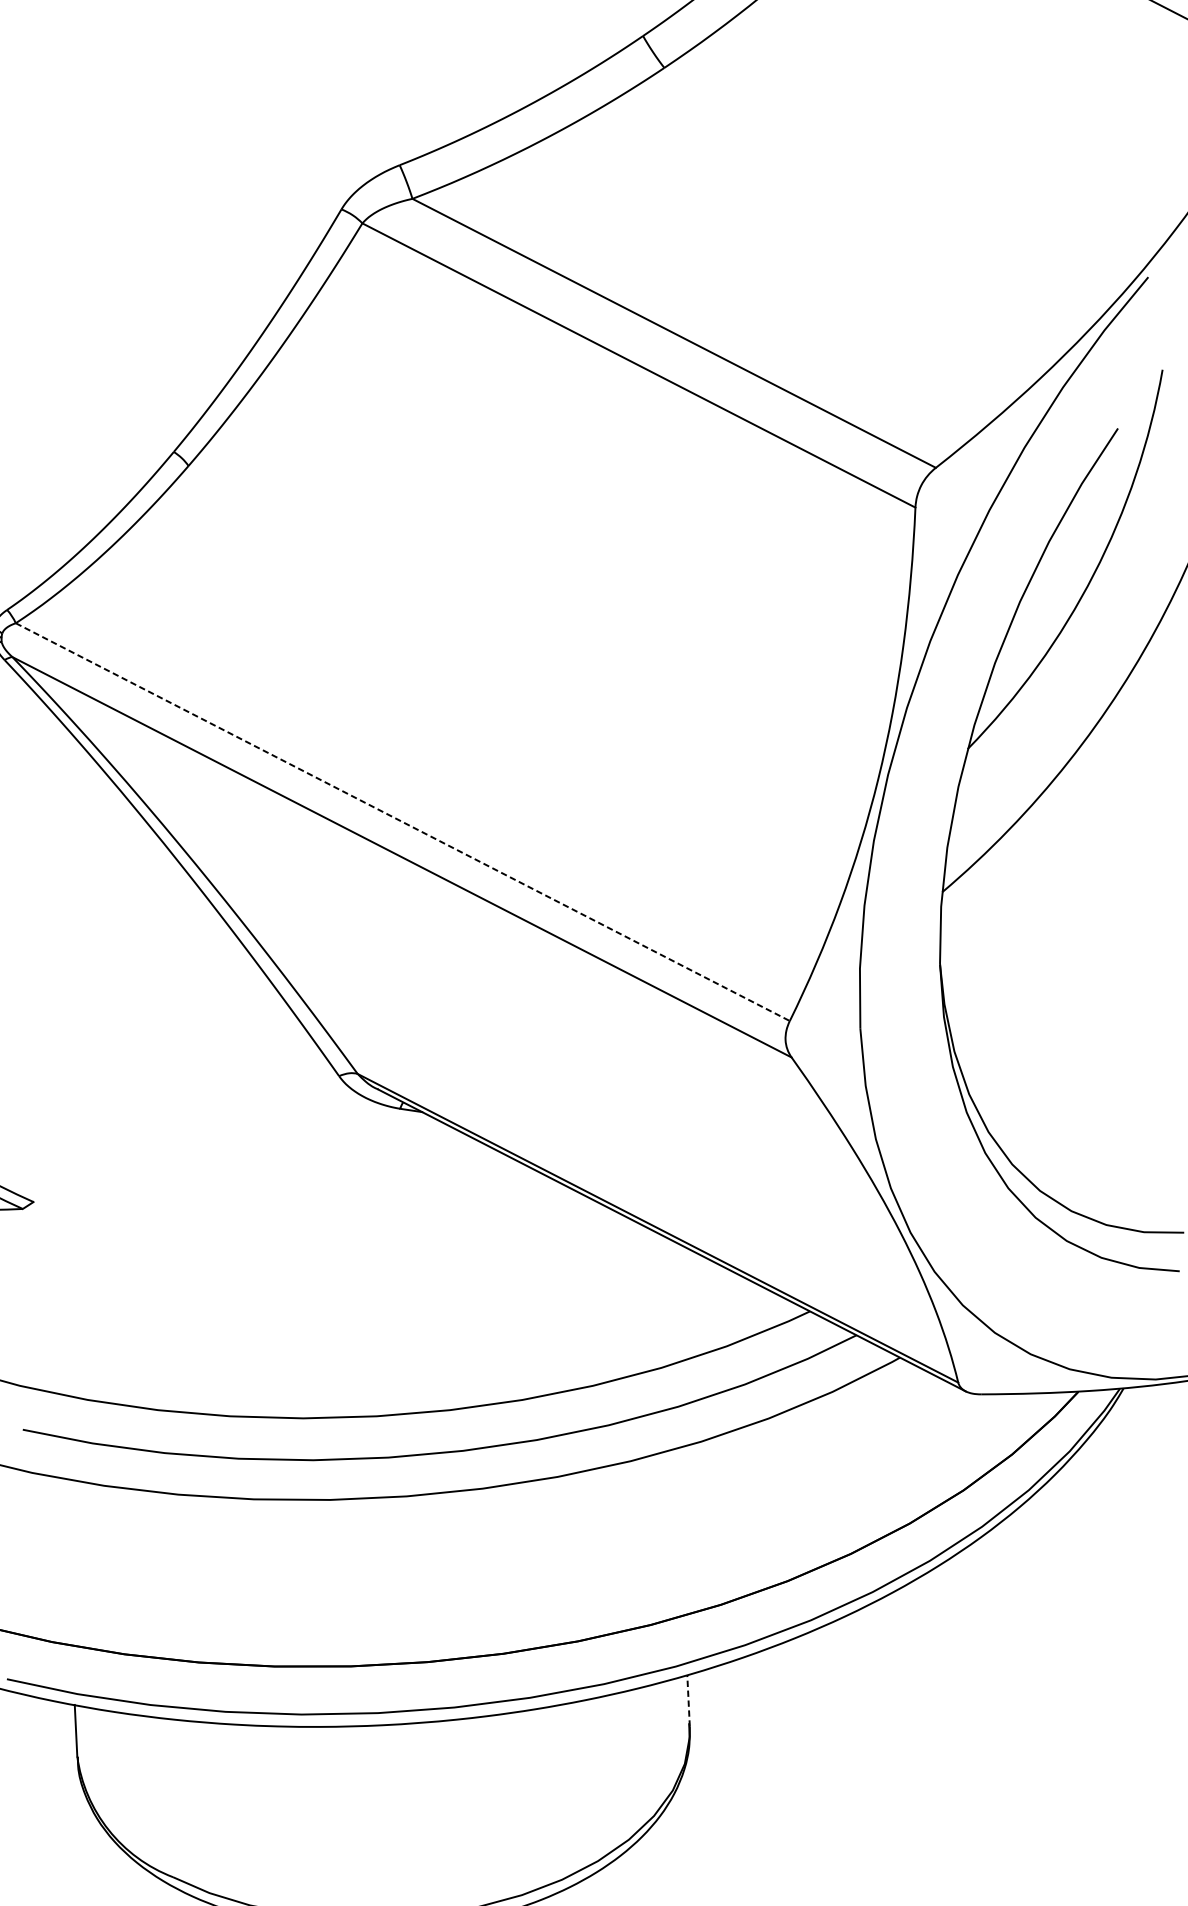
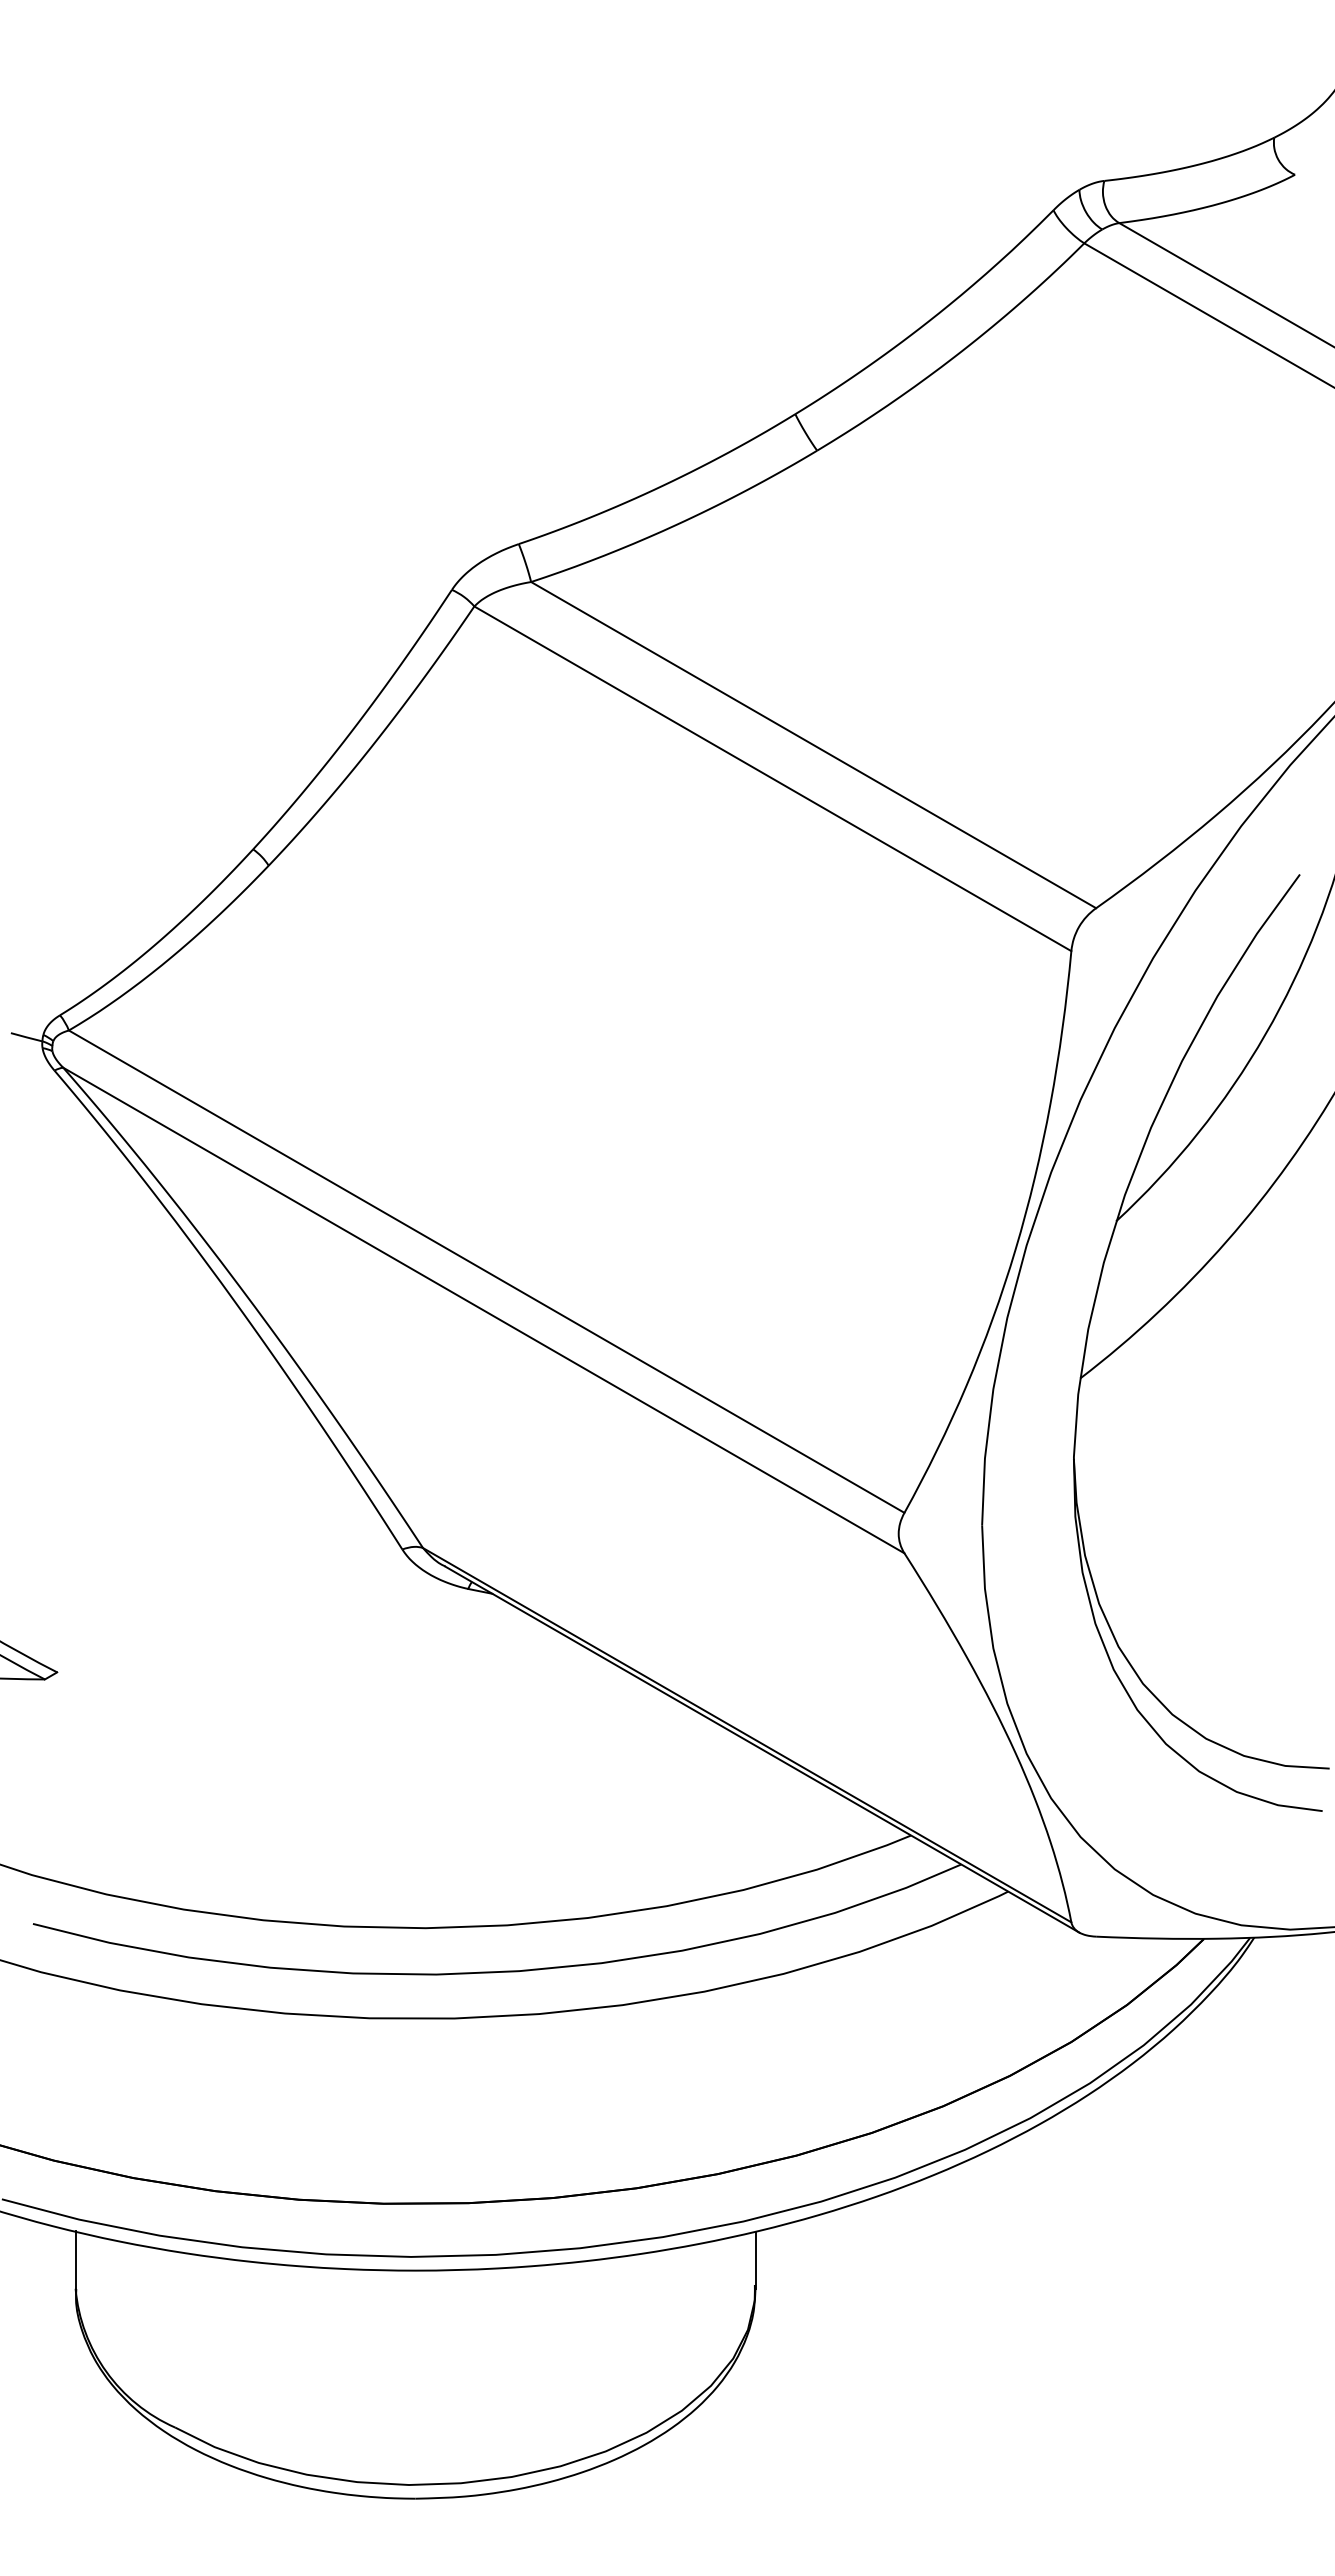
line: (403, 821) -> (487, 1271), dashed -> solid
line: (688, 1701) -> (755, 2260), dashed -> solid

